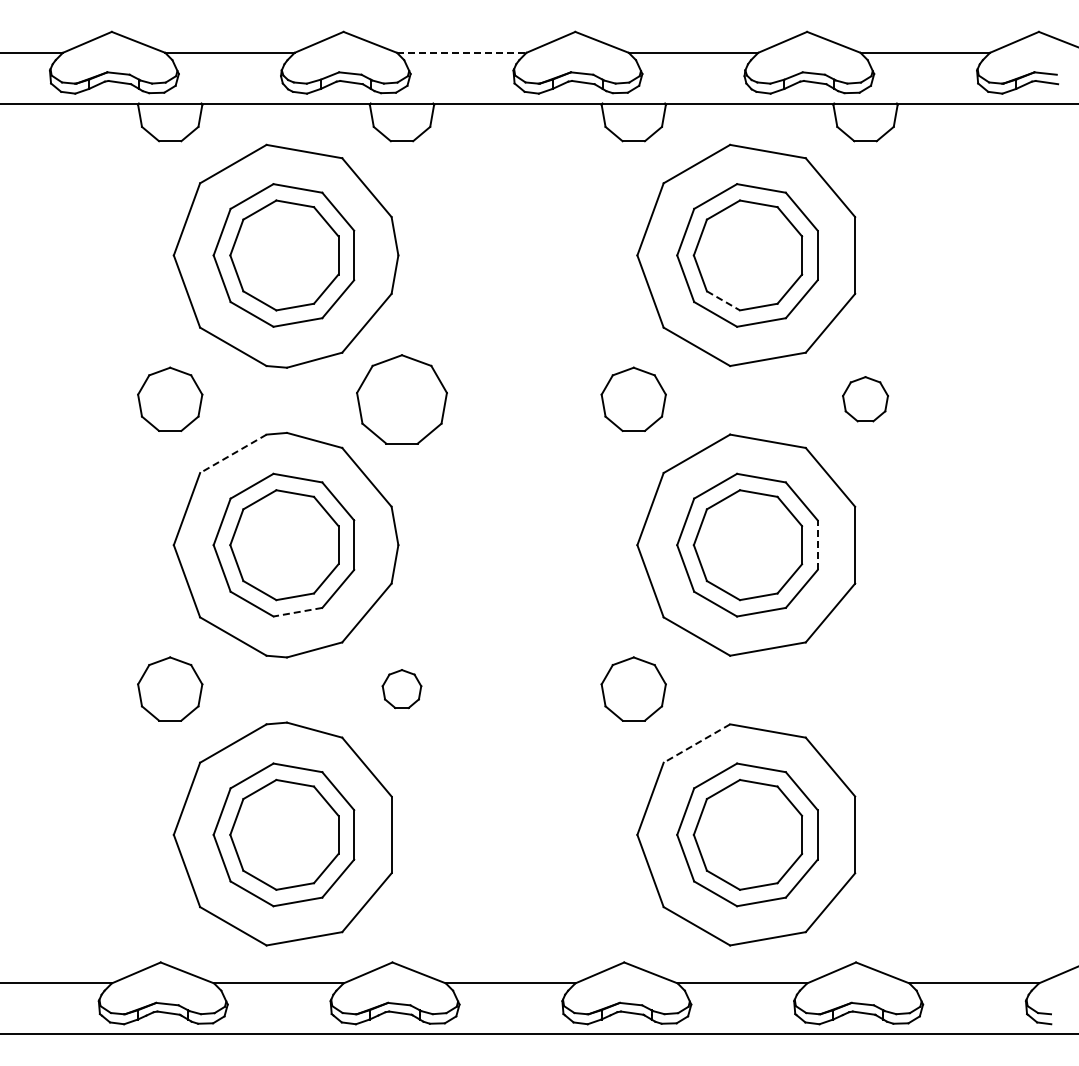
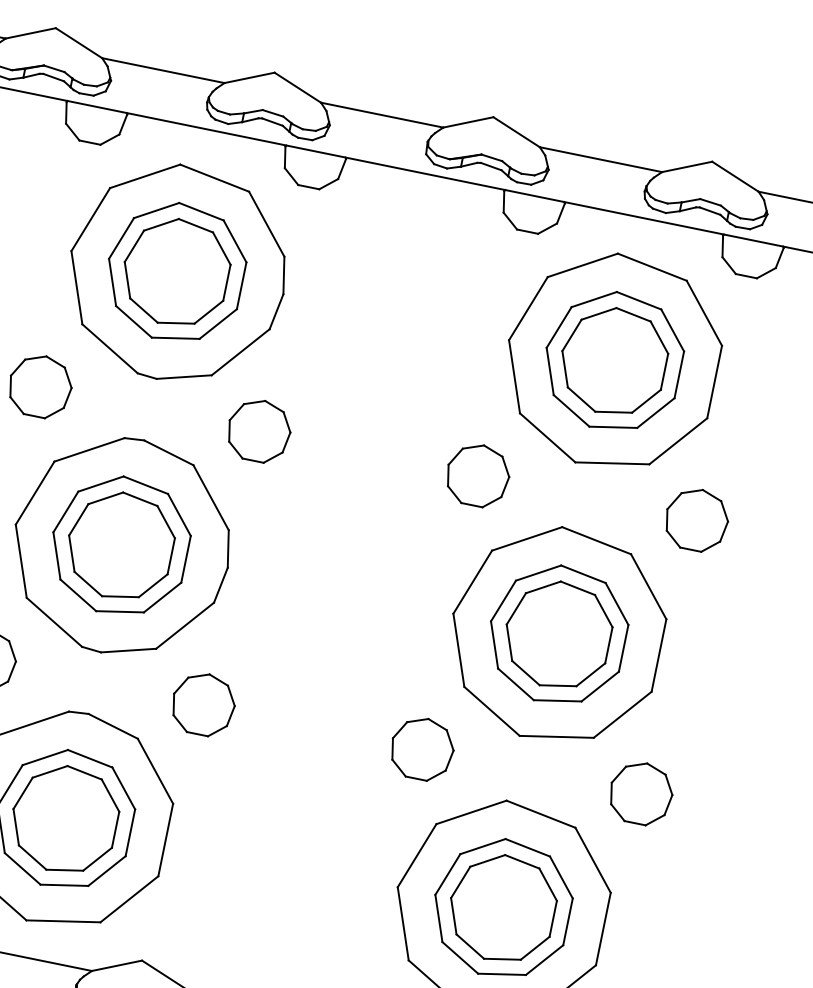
line: (461, 52) -> (381, 114), dashed -> solid
line: (723, 301) -> (581, 400), dashed -> solid
part: (401, 398) -> (258, 429), size x0.71
part: (865, 398) -> (696, 519), size x1.43
line: (232, 454) -> (88, 450), dashed -> solid
line: (817, 545) -> (623, 648), dashed -> solid
line: (297, 612) -> (119, 611), dashed -> solid
part: (401, 688) -> (203, 703), size x1.67
part: (865, 688) -> (641, 792), added
line: (696, 743) -> (471, 812), dashed -> solid

